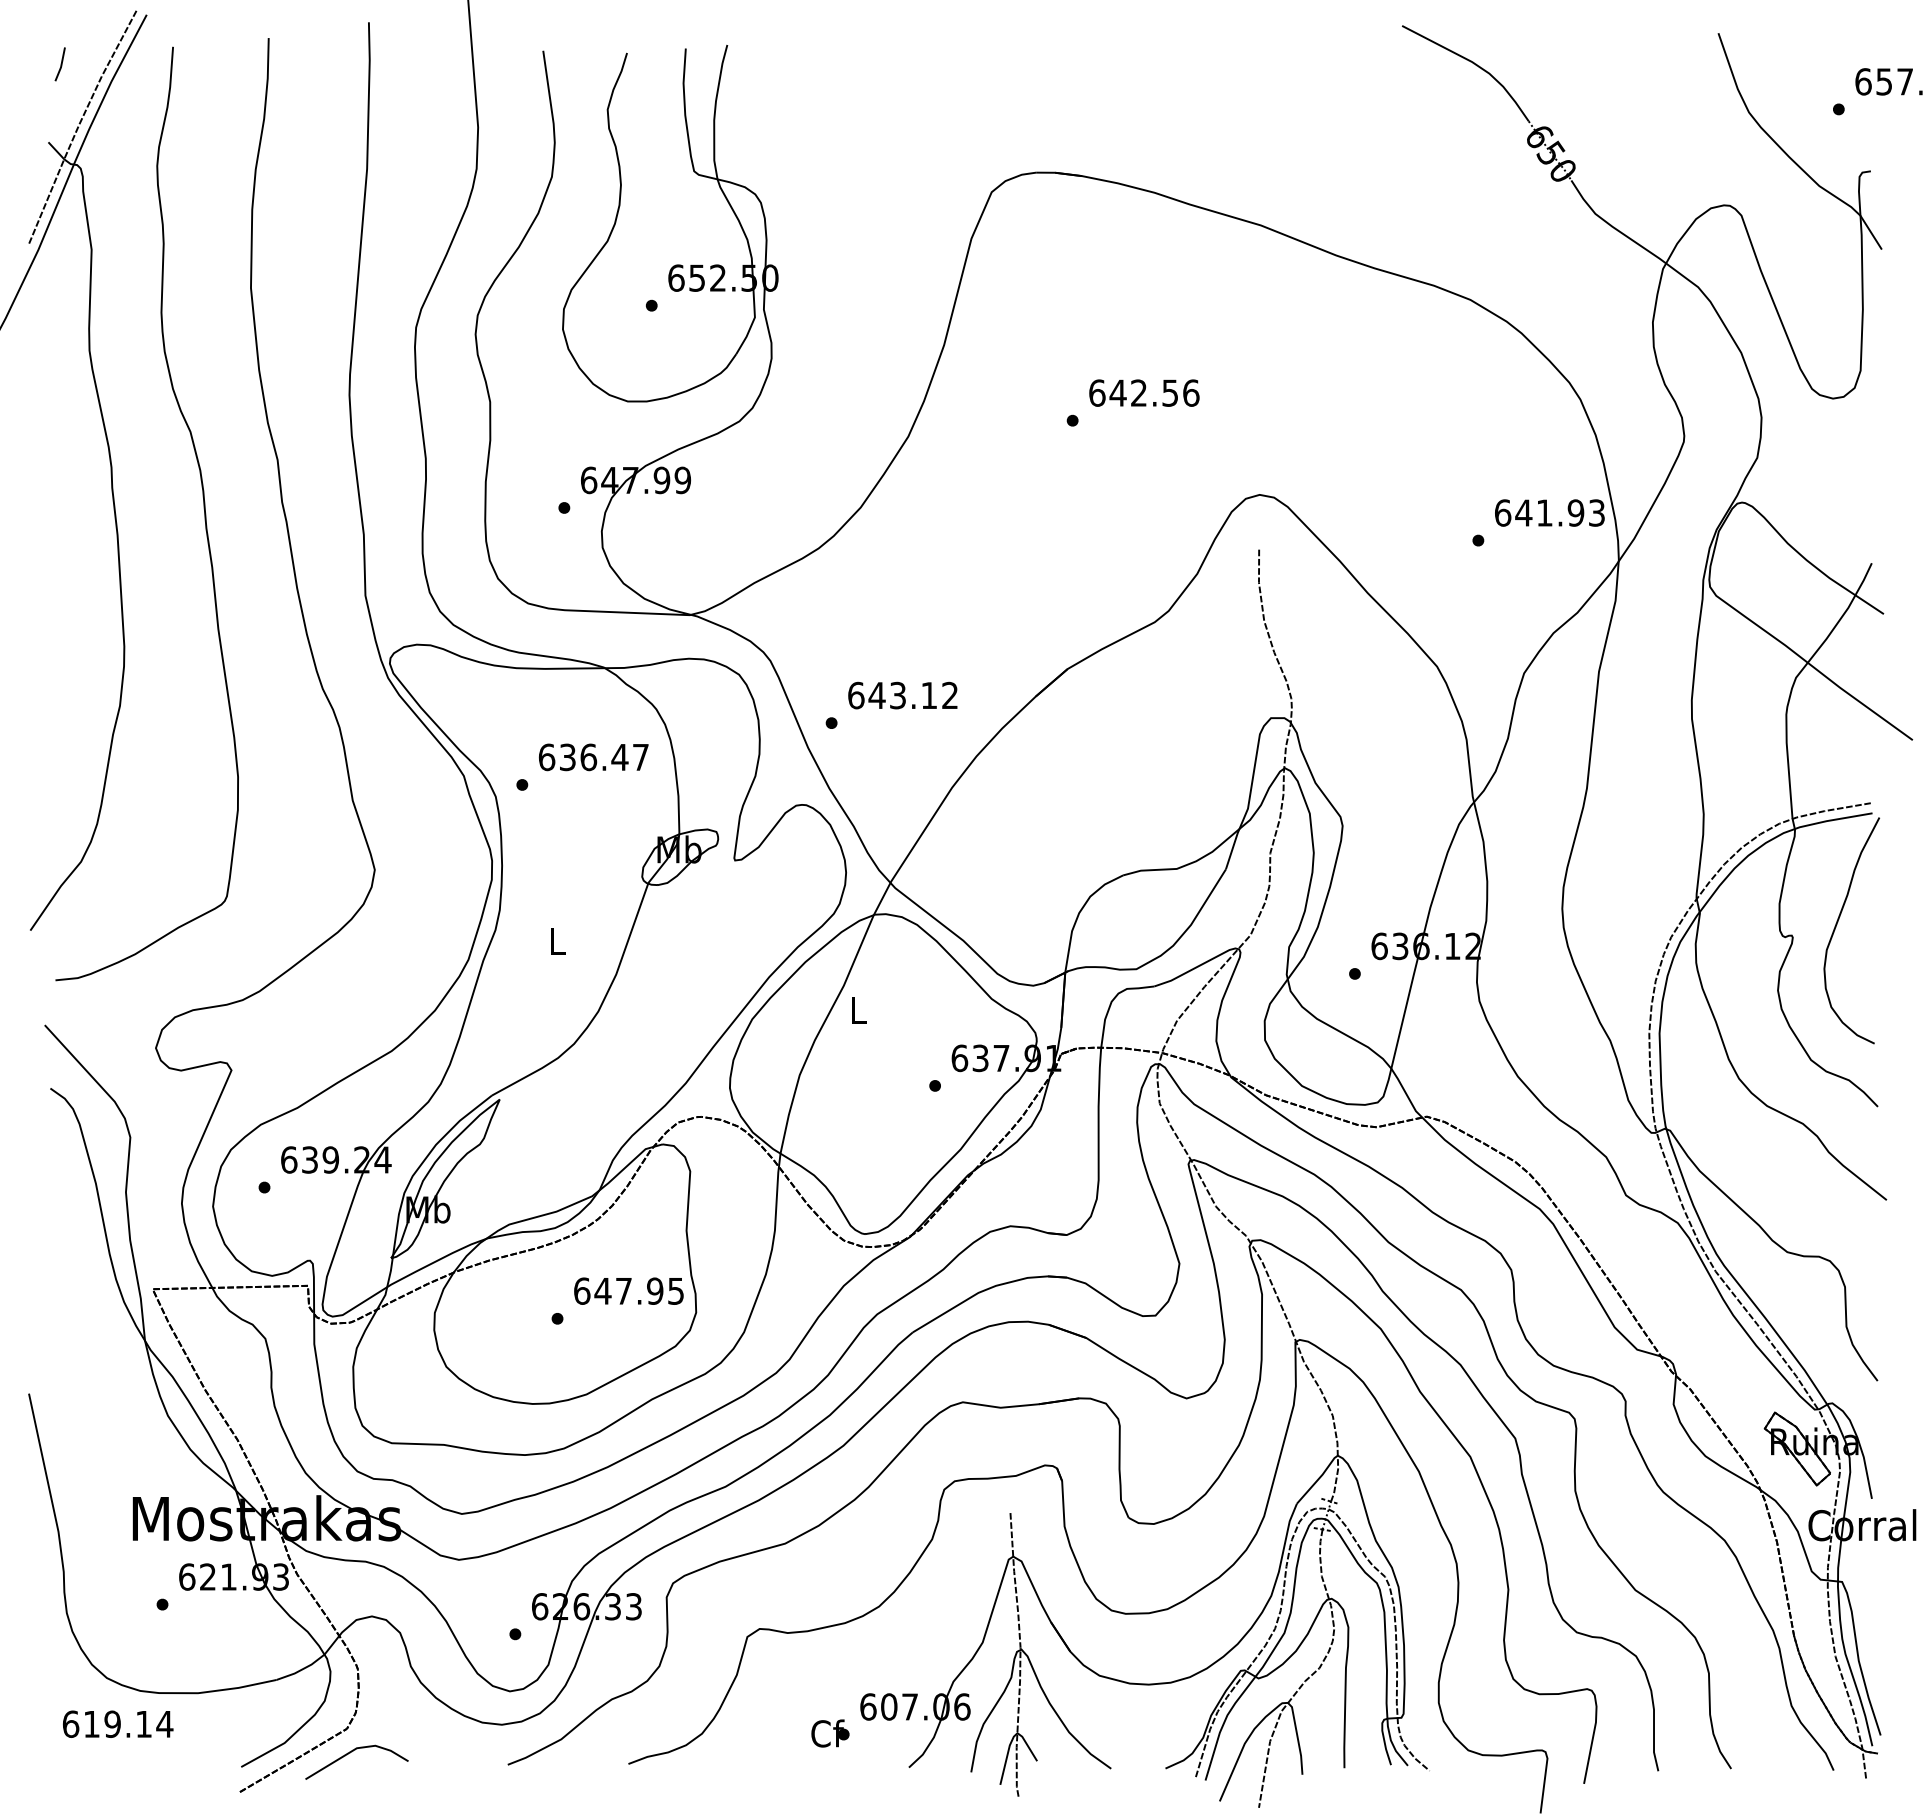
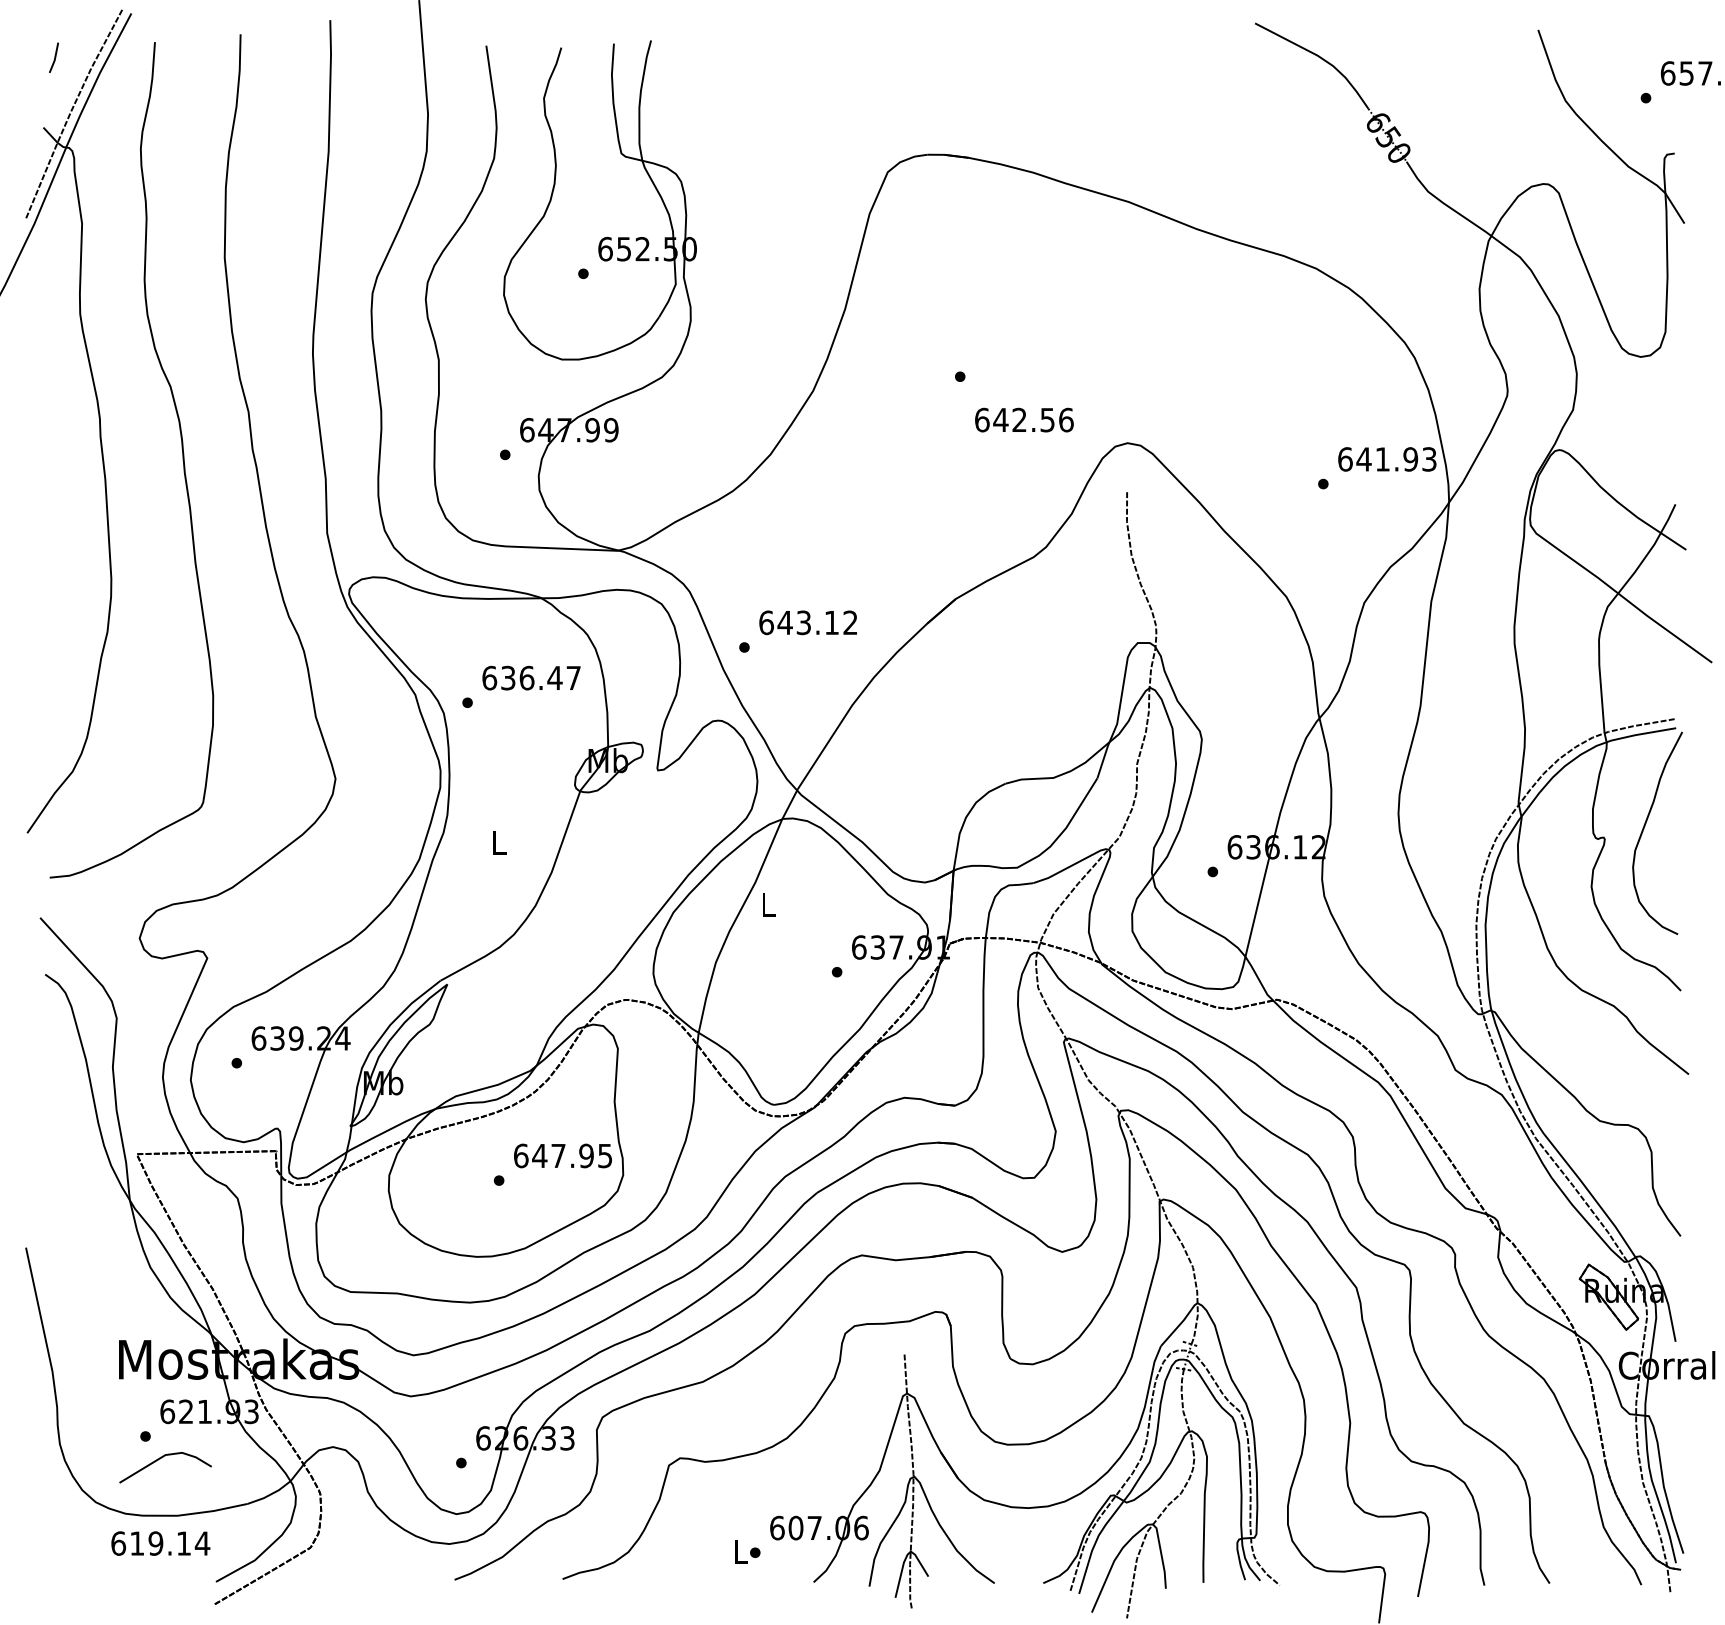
text: (1144, 392) -> (1024, 419), moved
text: (117, 1724) -> (160, 1543), moved
text: (828, 1733) -> (741, 1551), Cf -> L
line: (351, 1753) -> (160, 1459), moved

